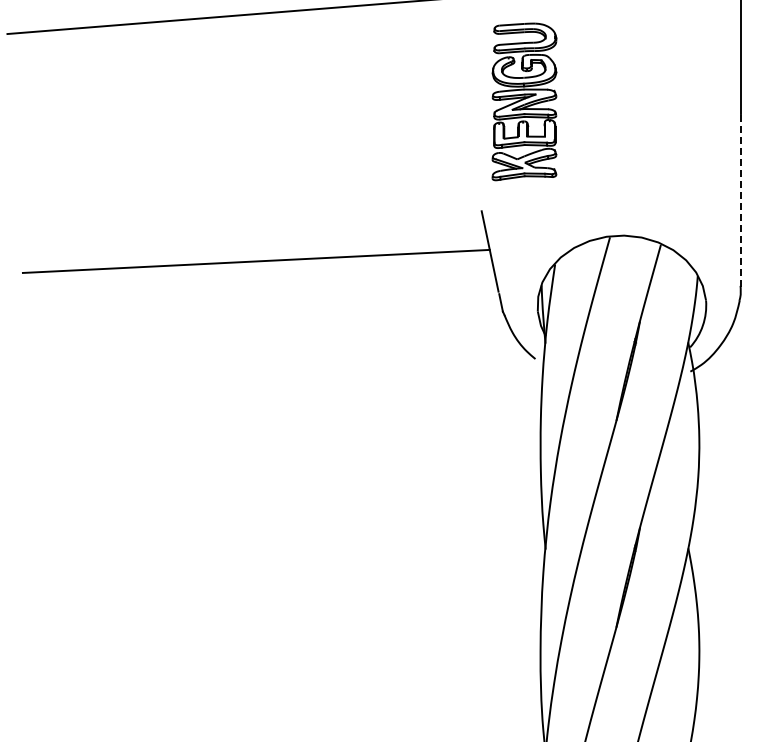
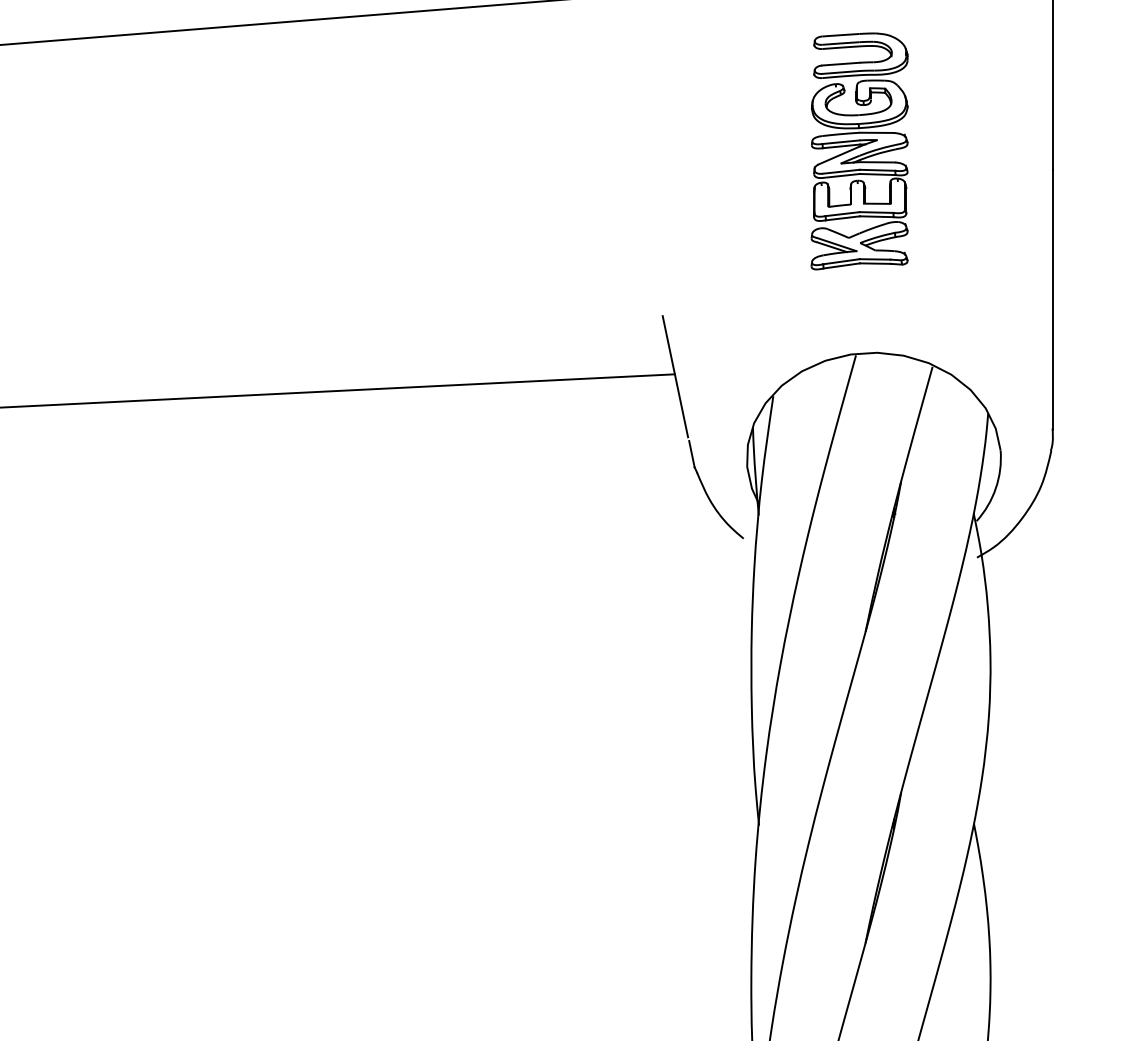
part: (524, 101) -> (859, 150), moved
line: (741, 200) -> (1053, 299), dashed -> solid

